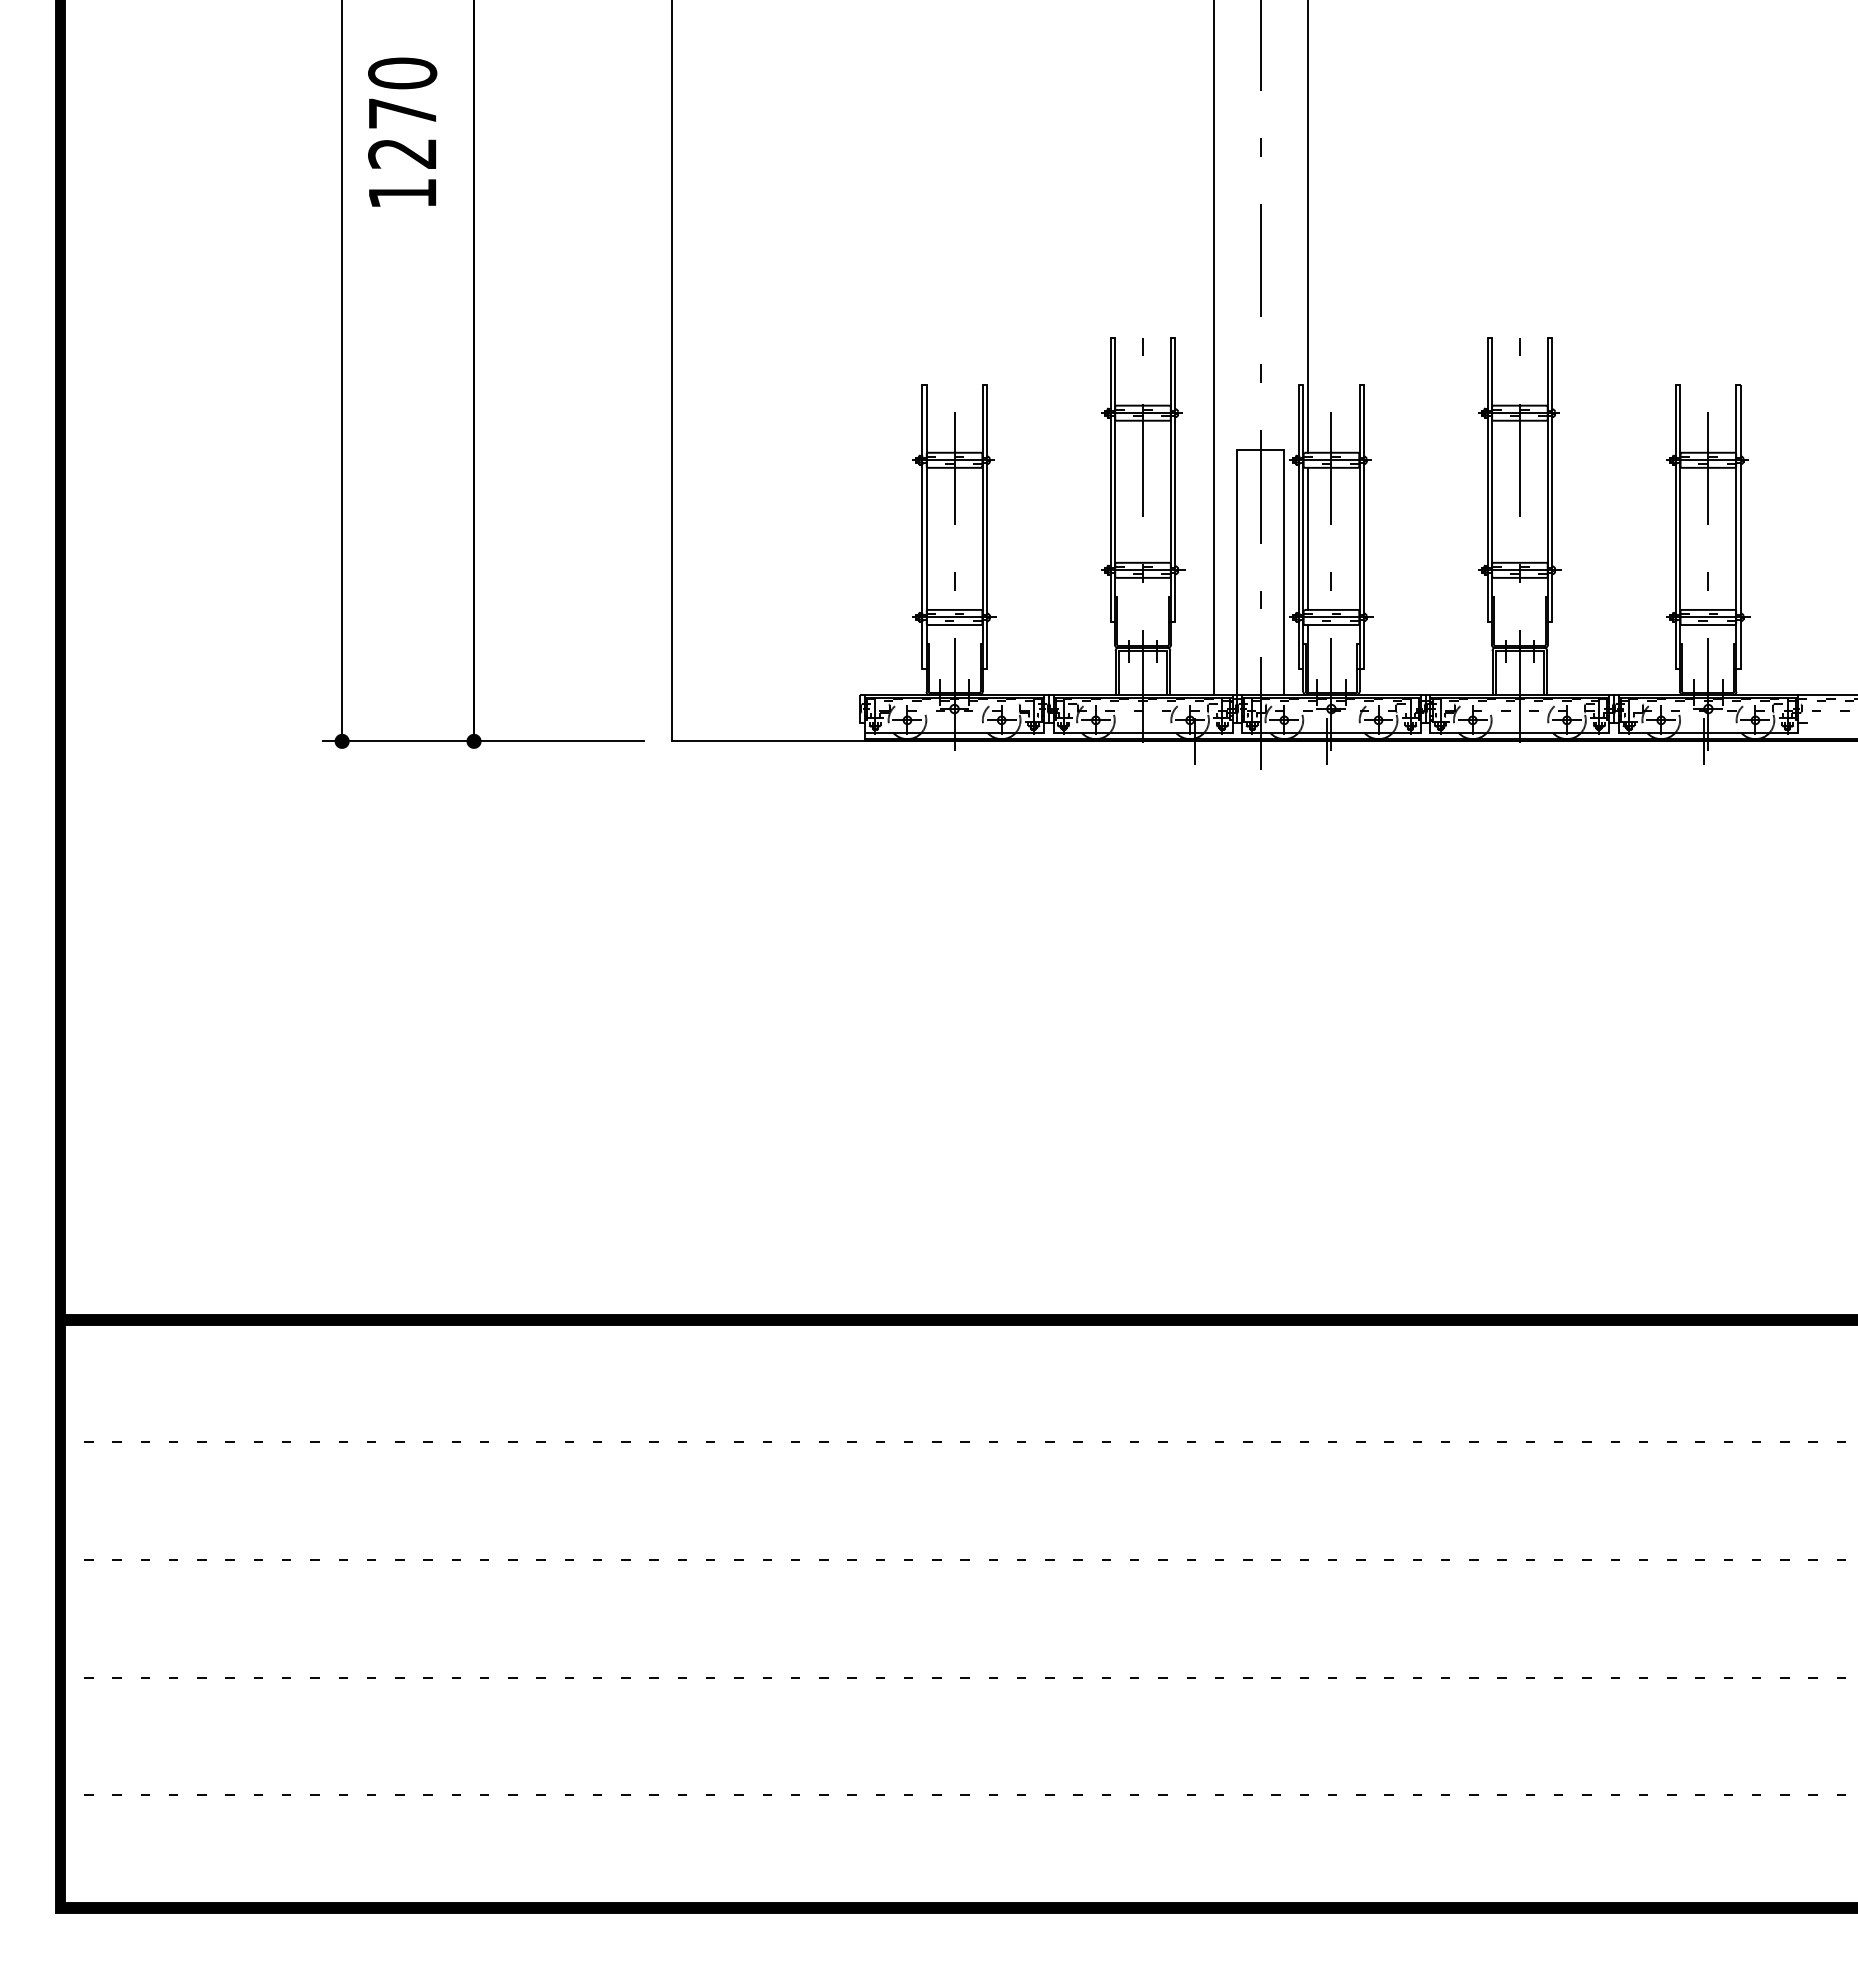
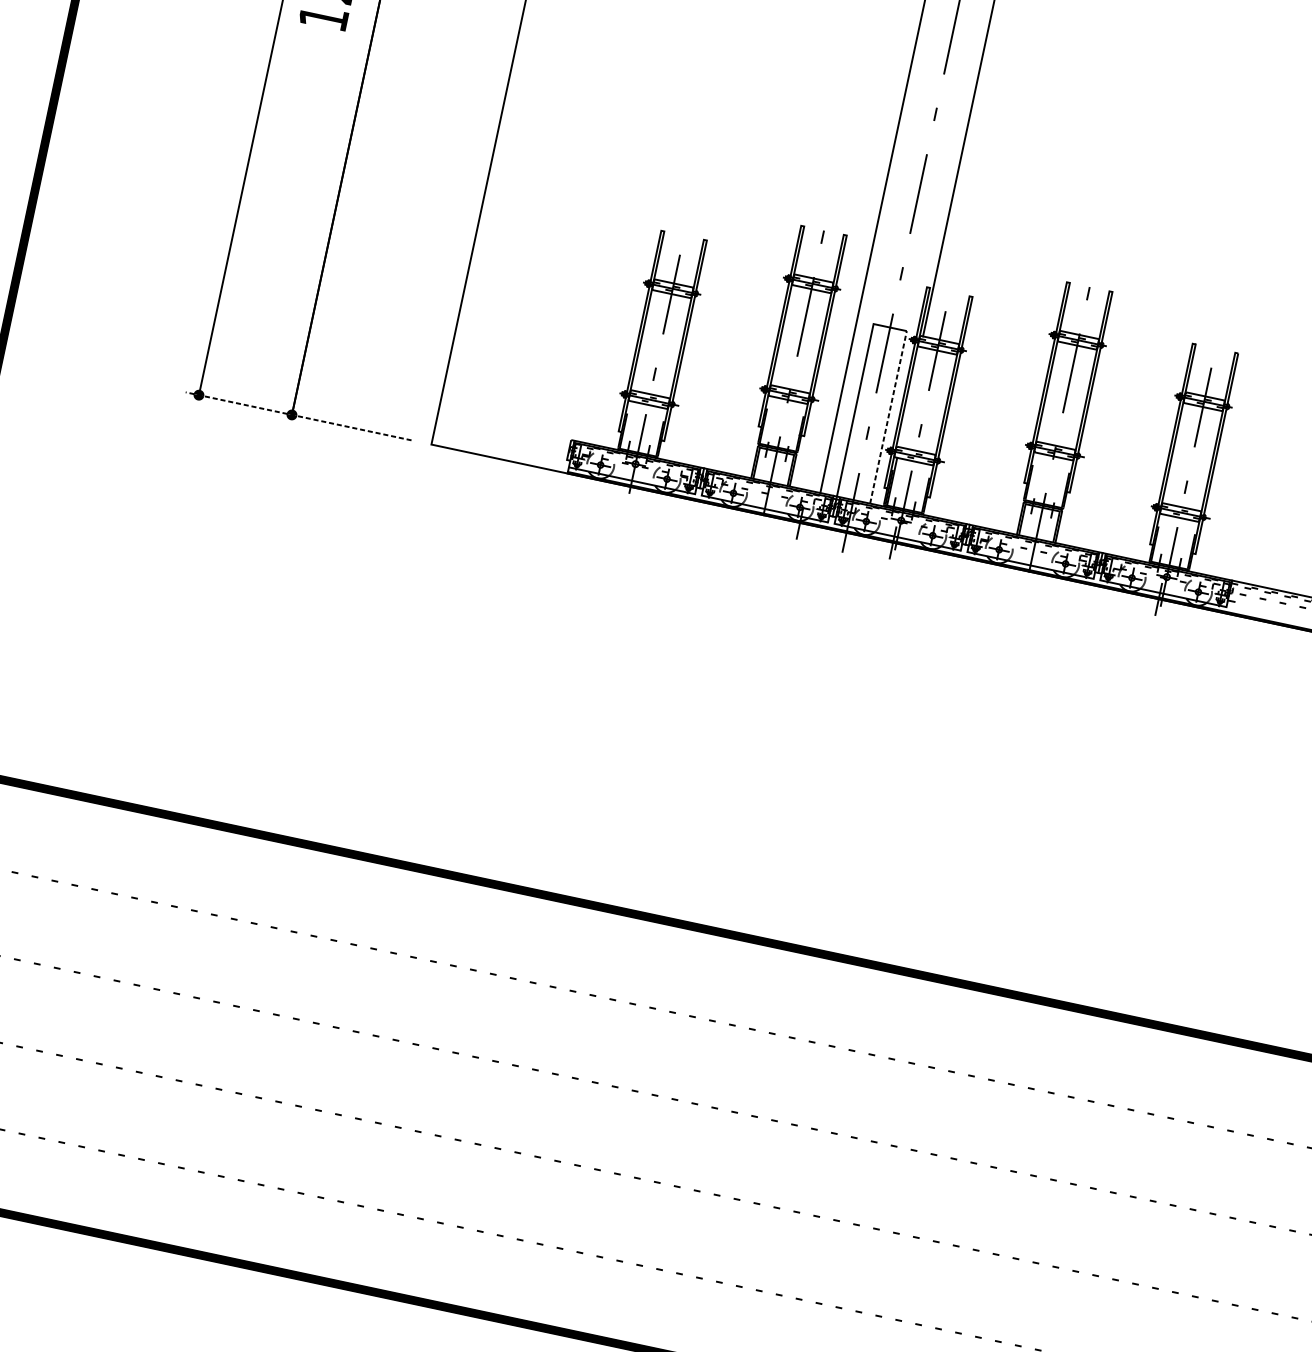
line: (1307, 538) -> (909, 396), removed
line: (1284, 572) -> (888, 417), solid -> dashed
line: (482, 741) -> (297, 416), solid -> dashed

